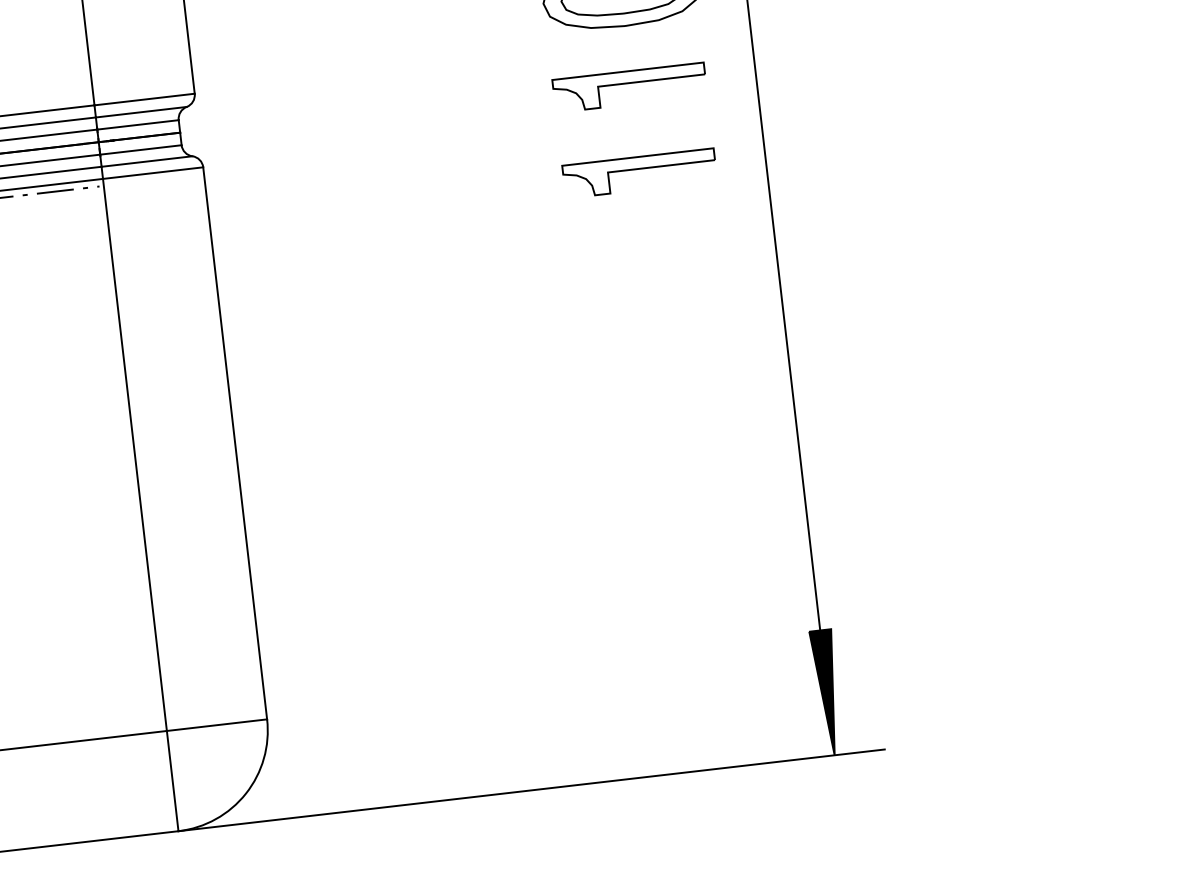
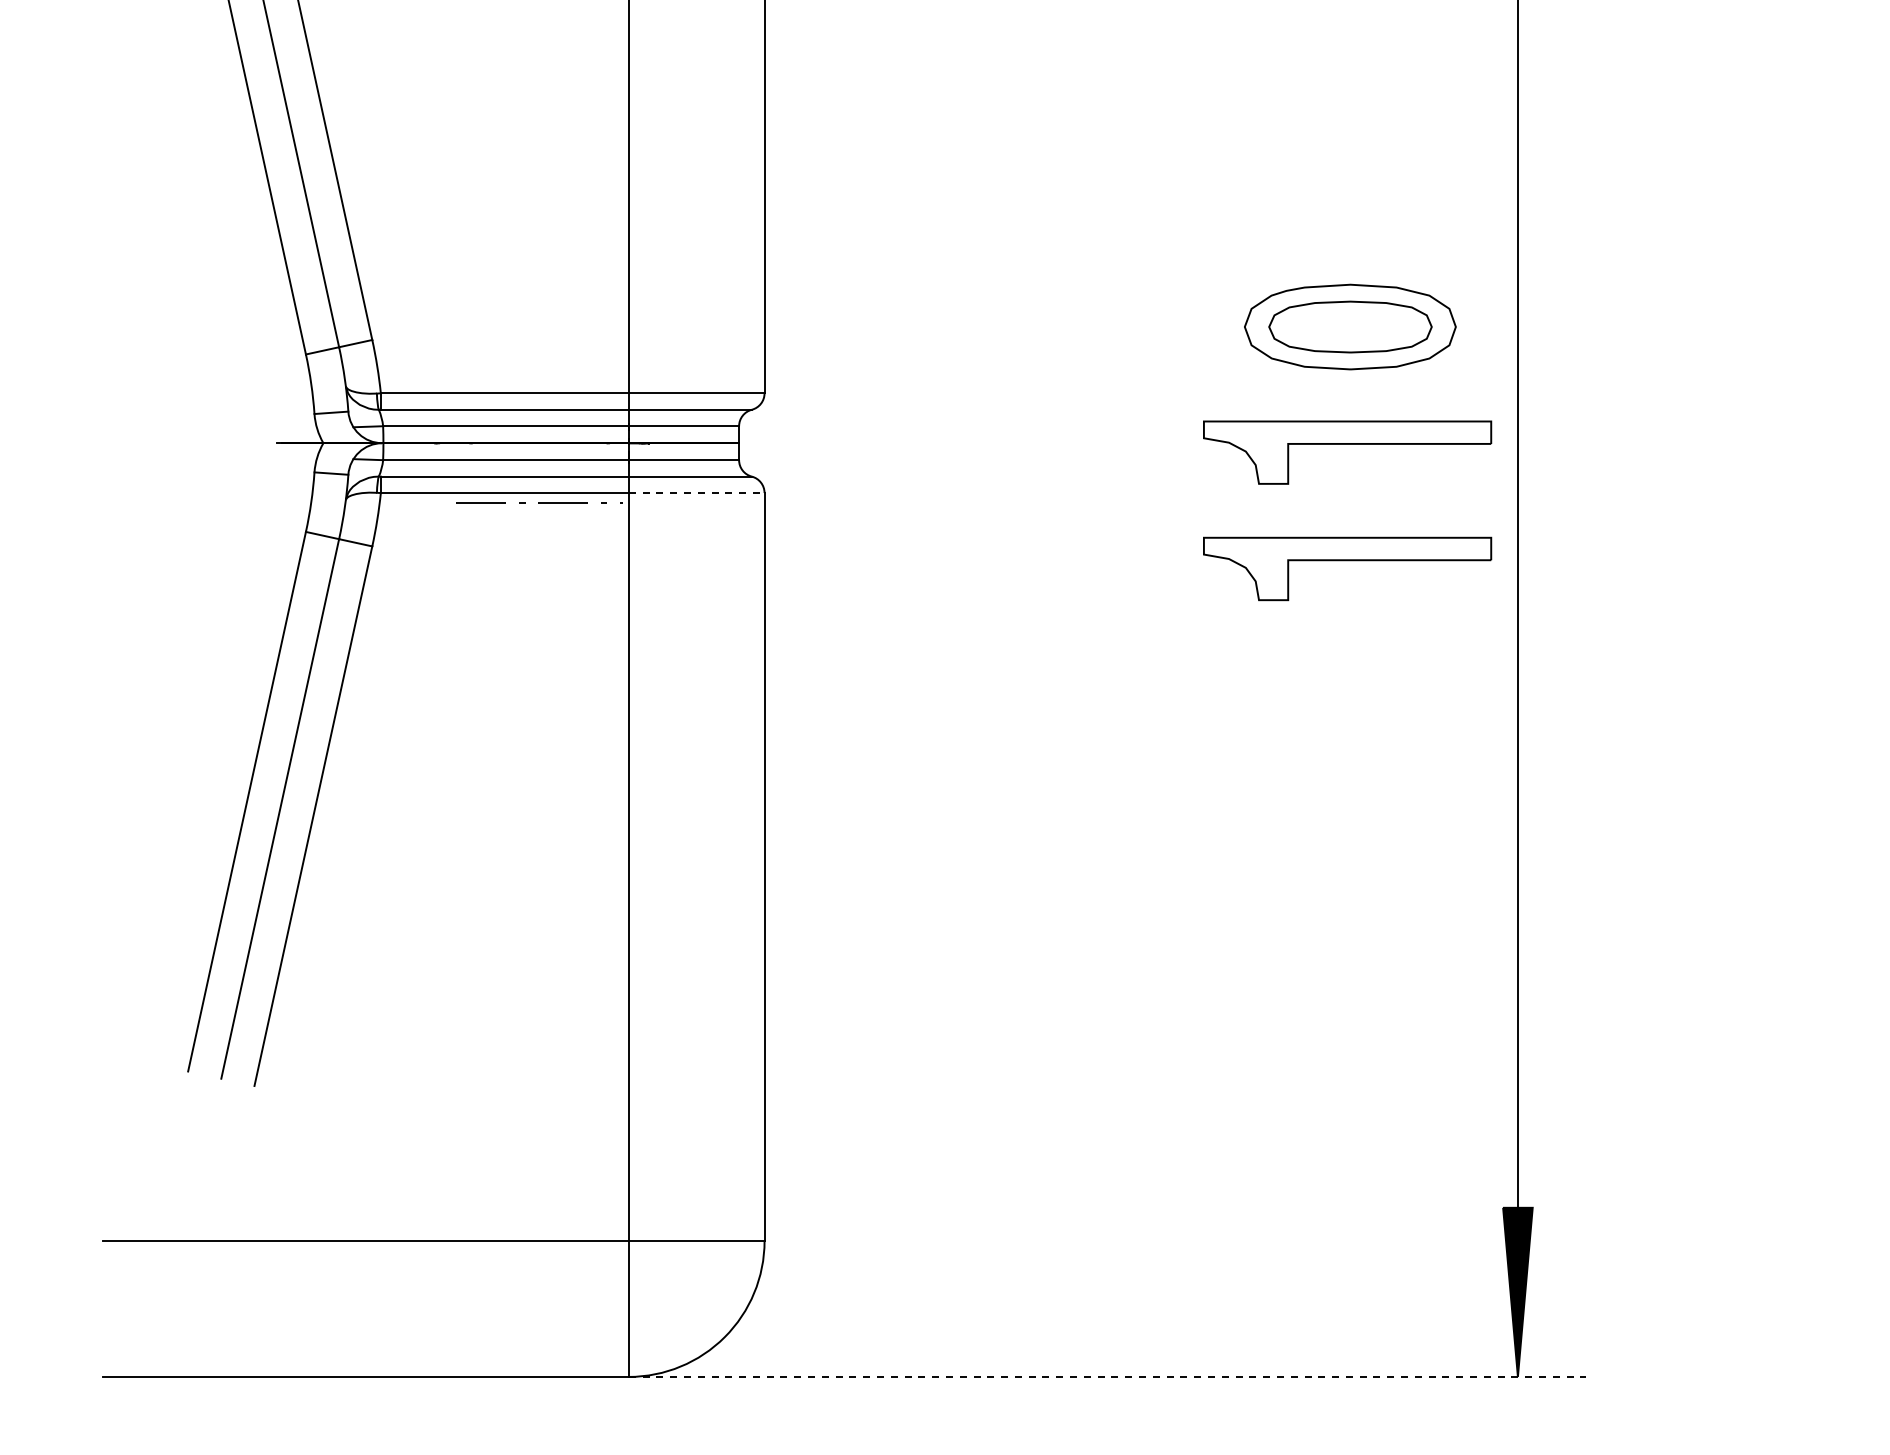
part: (629, 87) -> (1346, 452), size x1.4
line: (153, 173) -> (696, 493), solid -> dashed
part: (639, 173) -> (1346, 568), size x1.4
line: (531, 790) -> (1107, 1376), solid -> dashed

